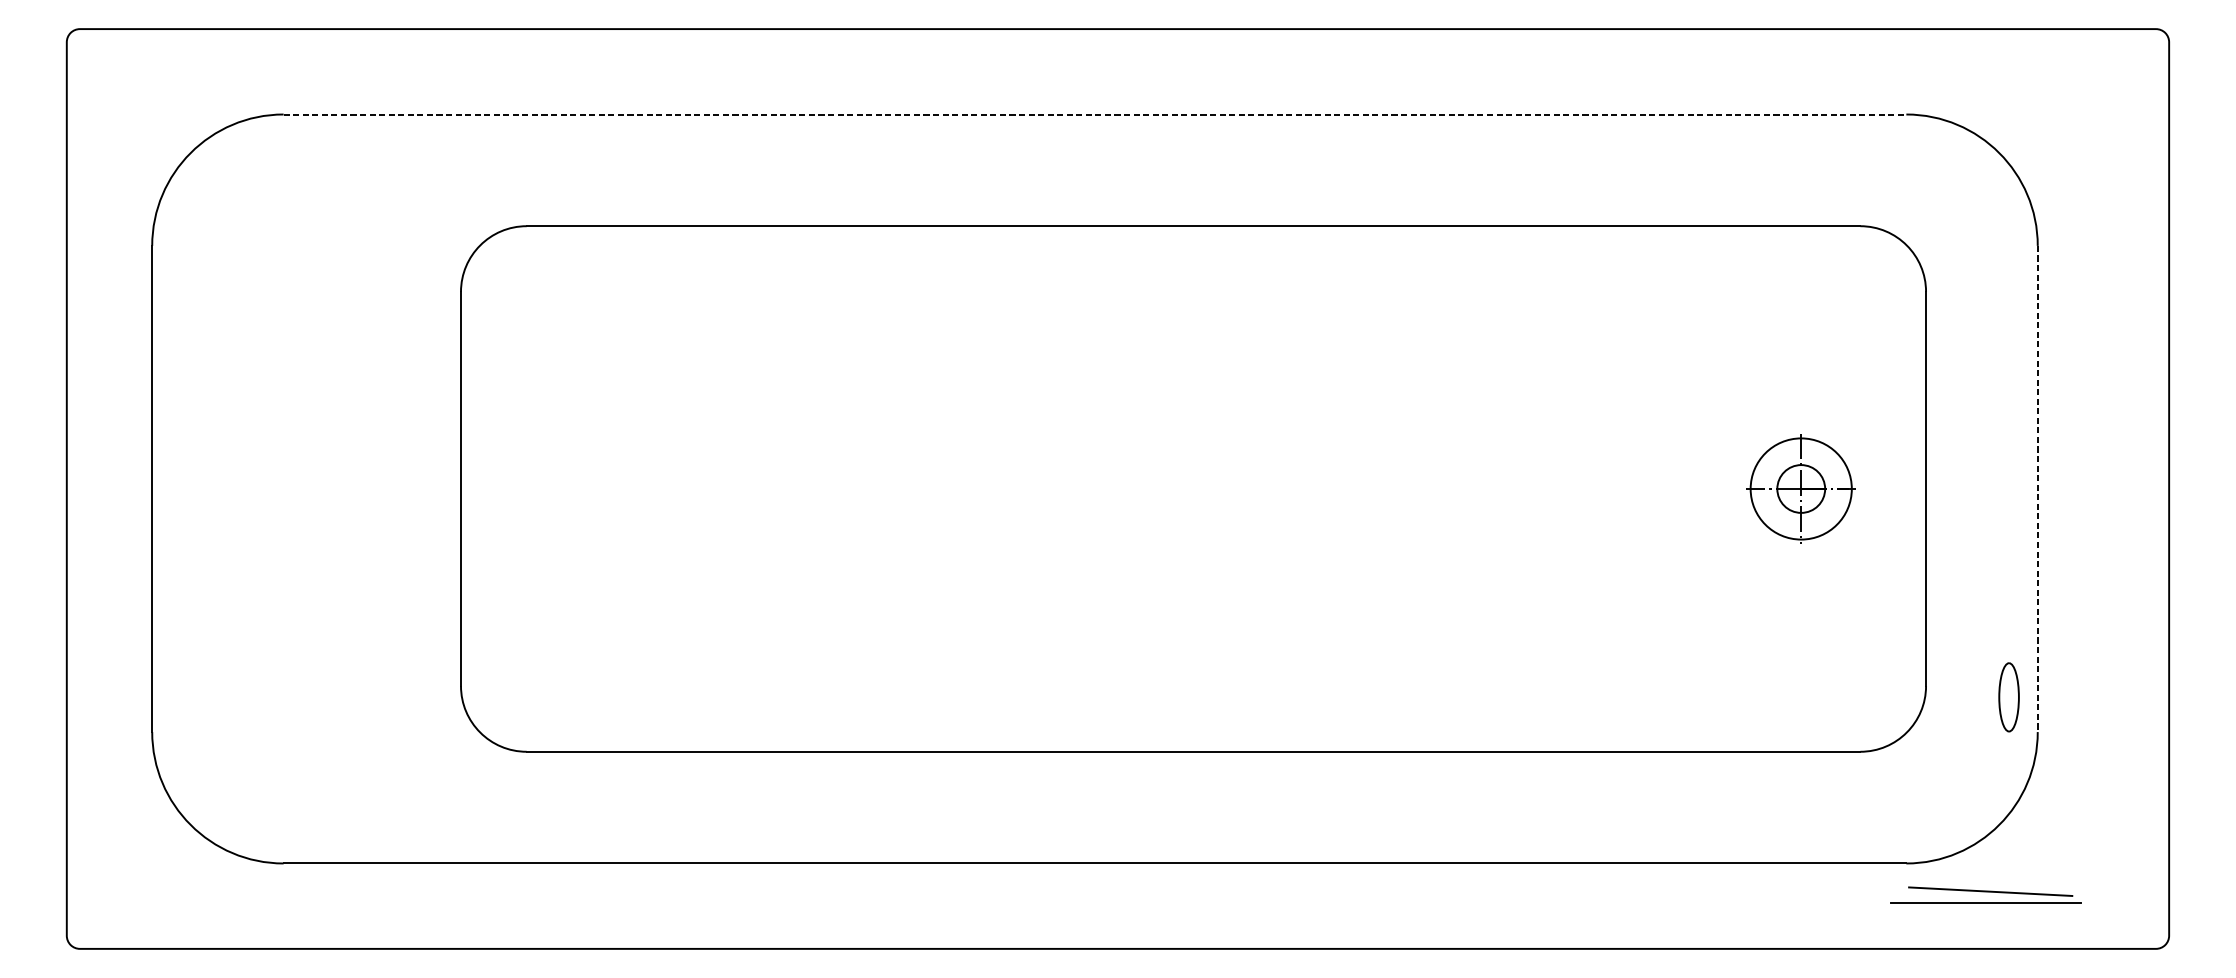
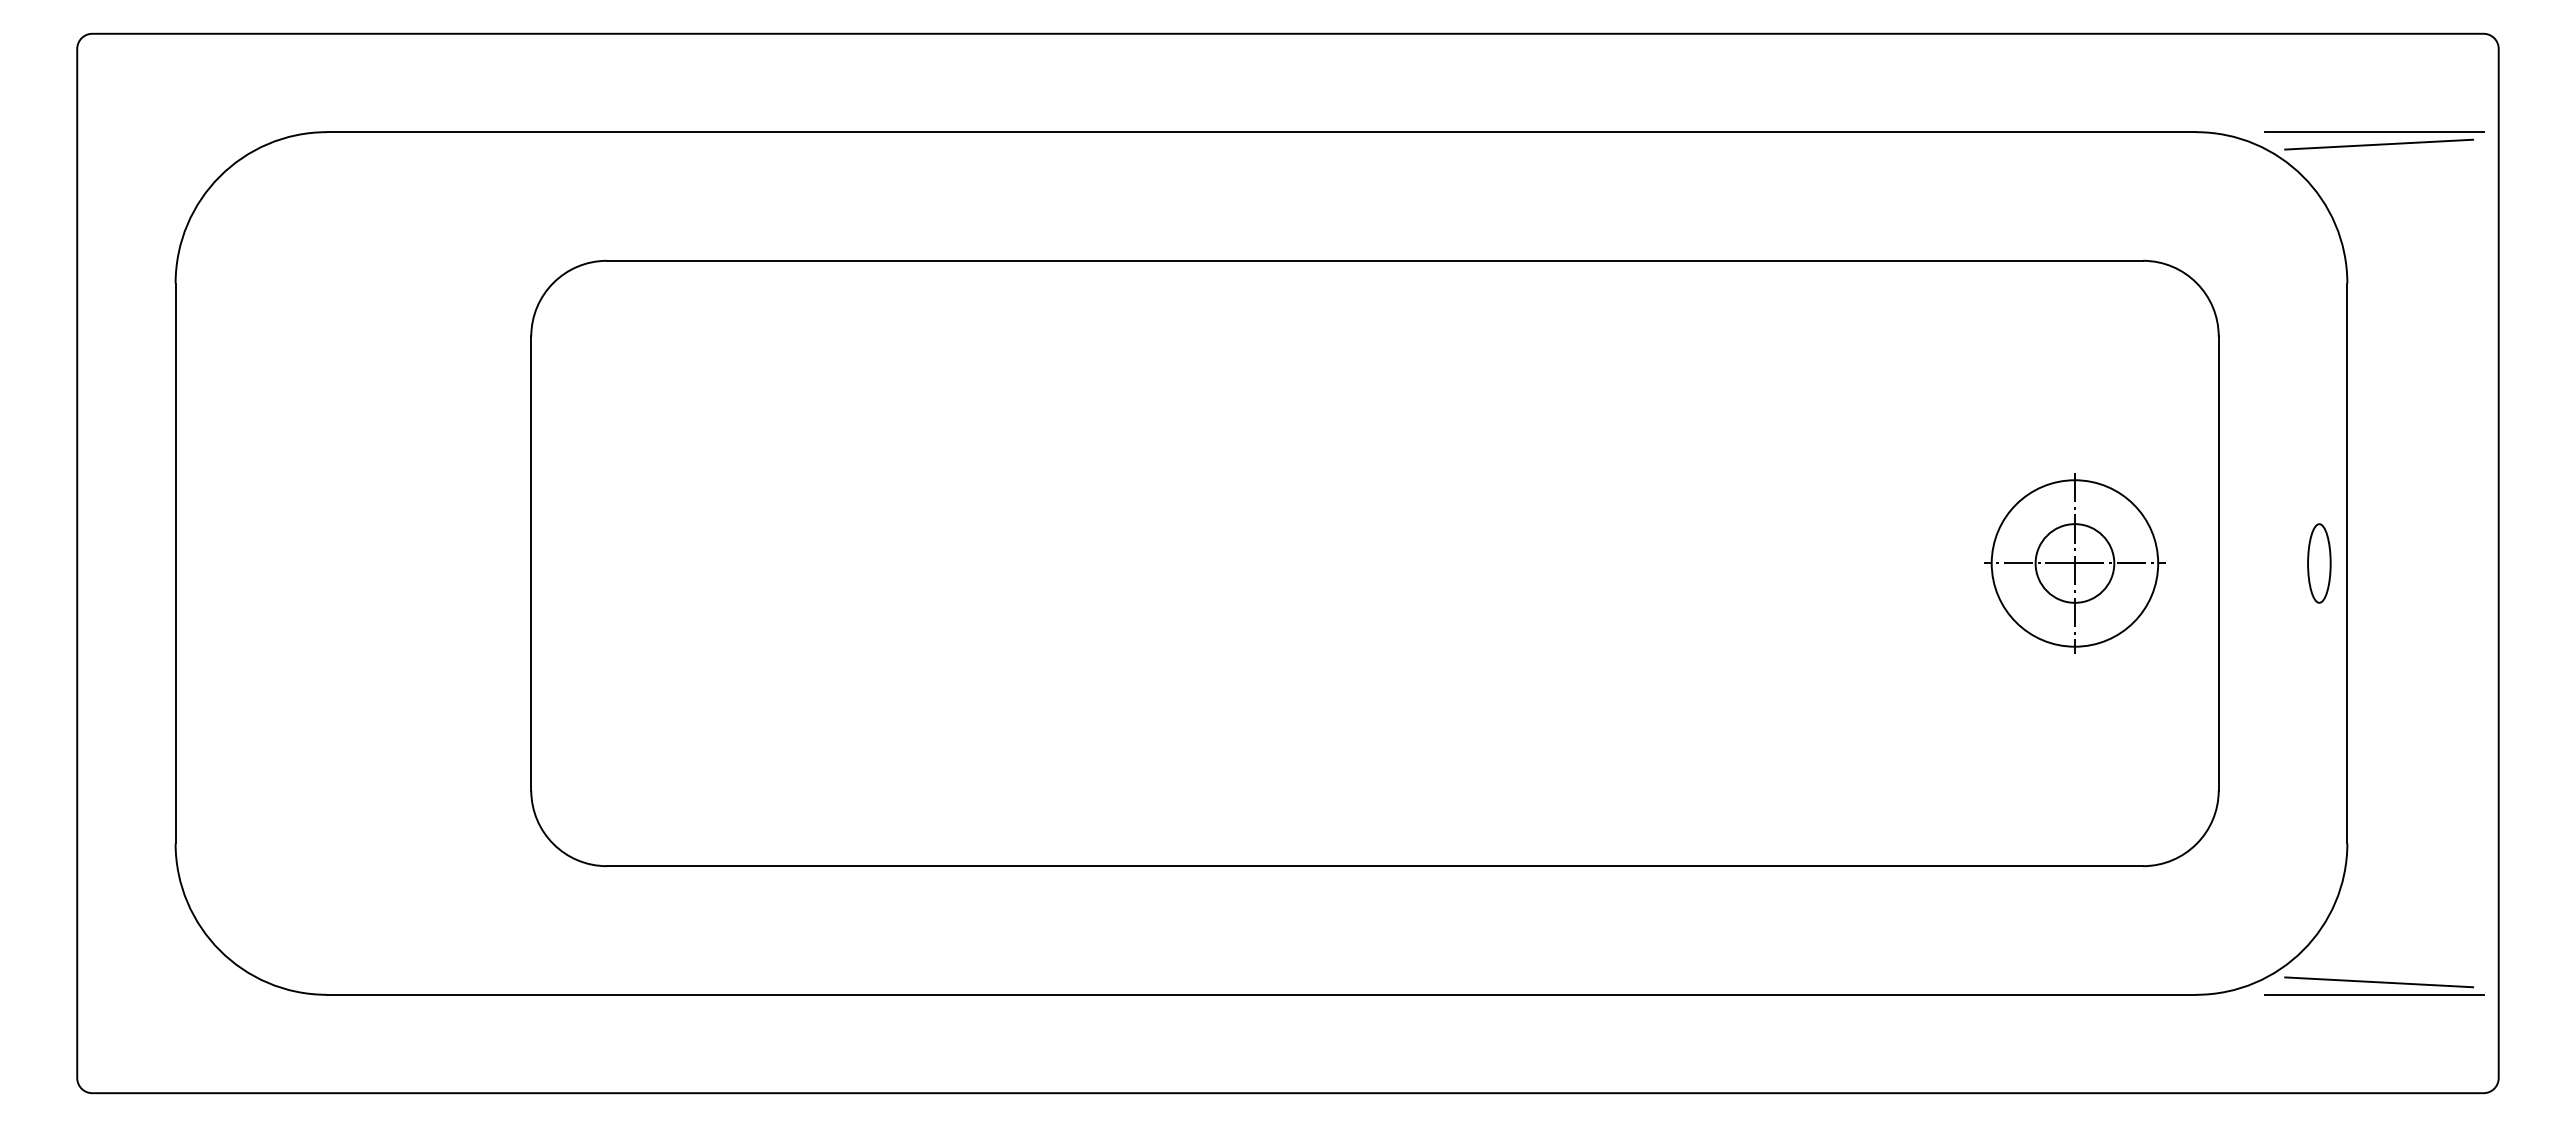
line: (1094, 114) -> (1261, 132), dashed -> solid
line: (2060, 114) -> (2373, 132), added
line: (2065, 125) -> (2379, 144), added
part: (1800, 489) -> (2074, 563), size x1.43
line: (2037, 489) -> (2347, 563), dashed -> solid
part: (2009, 697) -> (2319, 563), moved
part: (1986, 894) -> (2374, 985), moved

